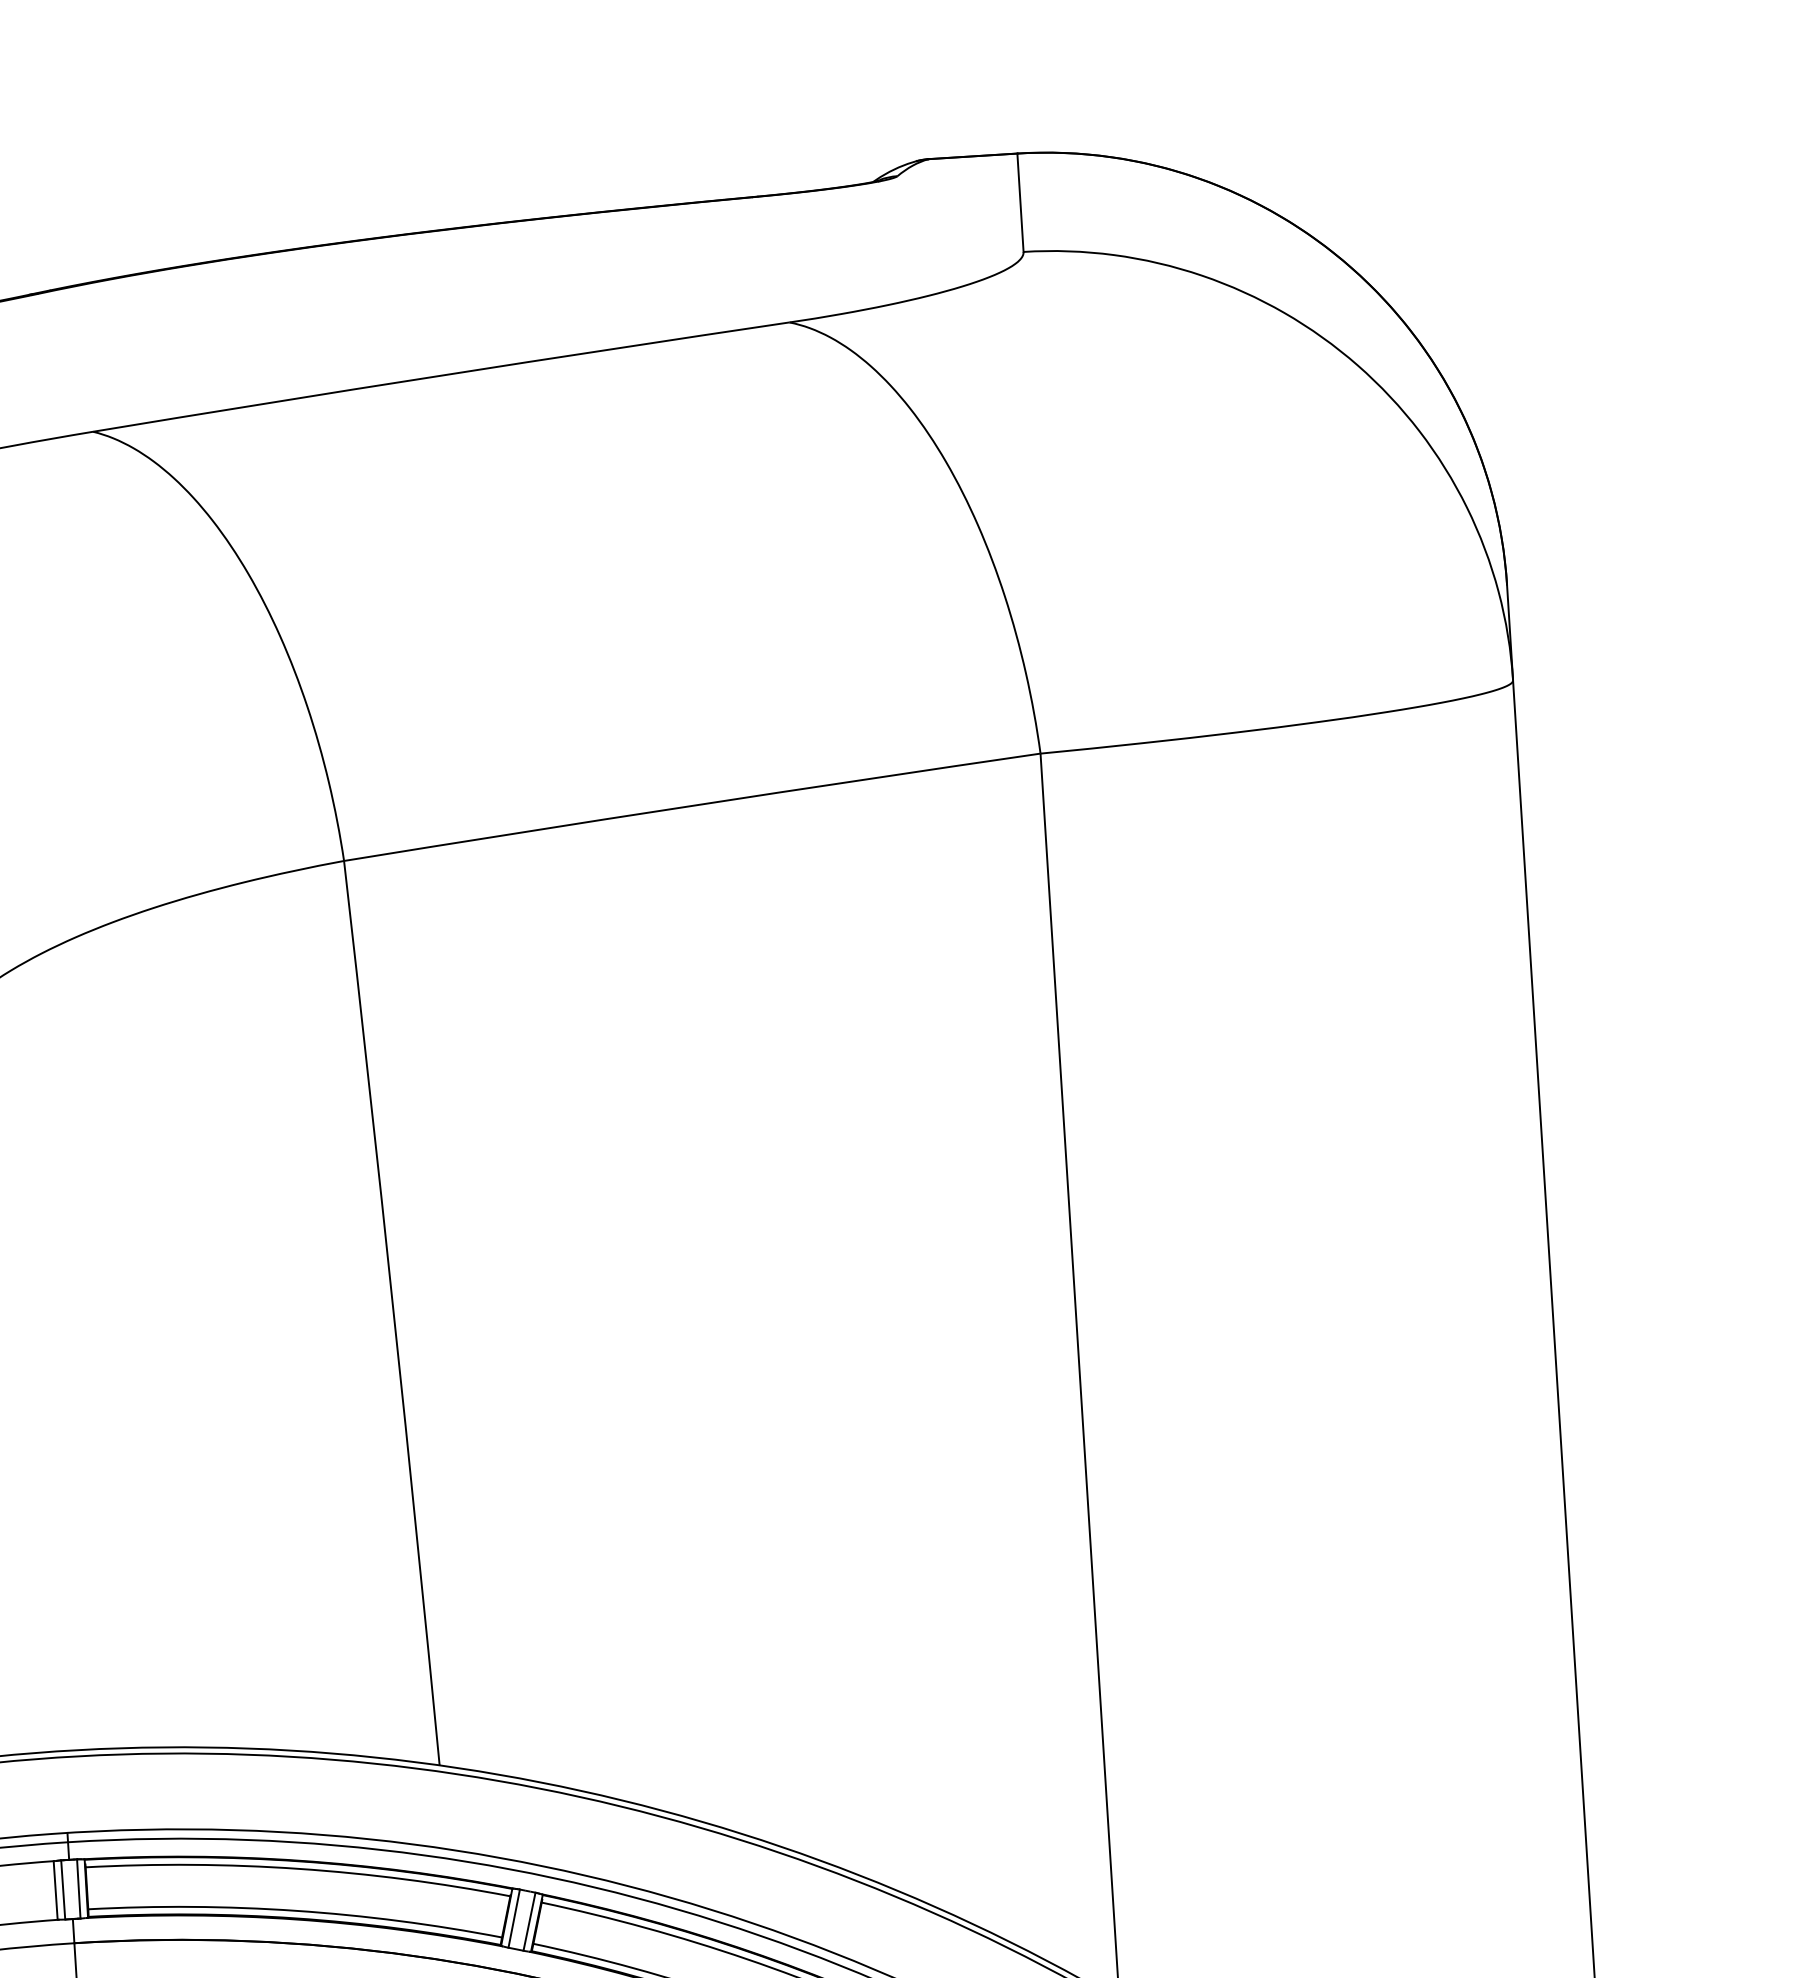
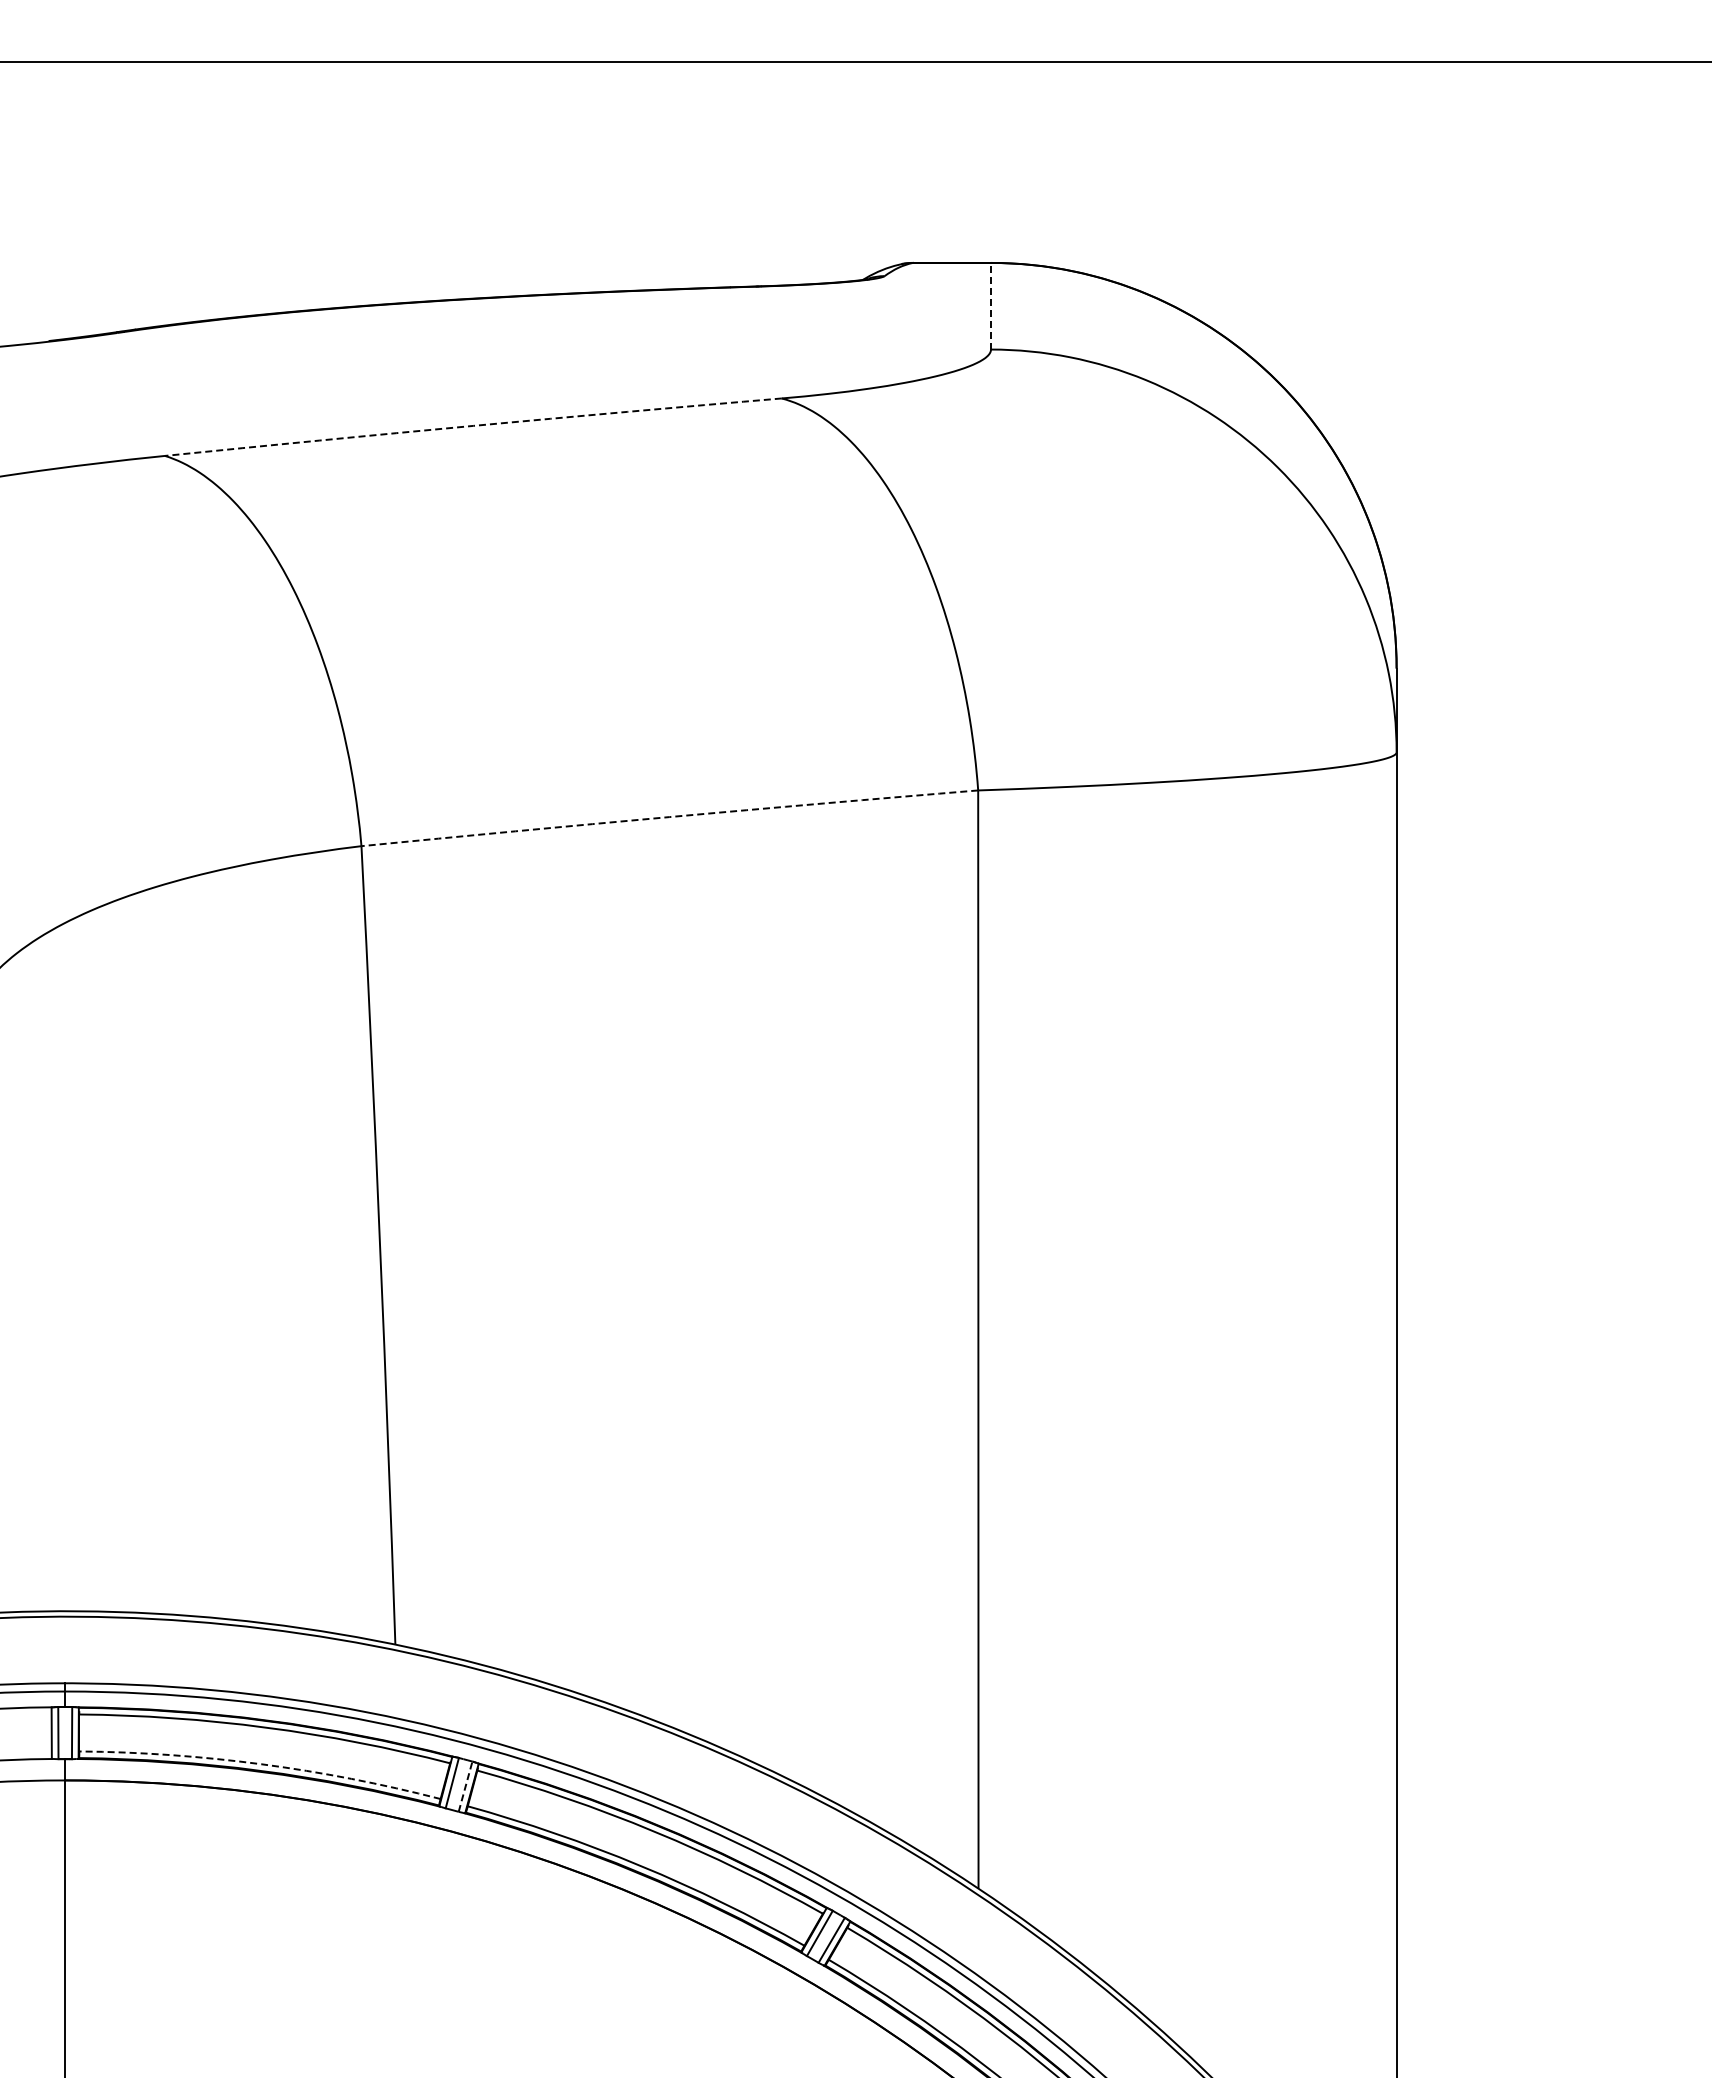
line: (1021, 201) -> (991, 305), solid -> dashed
arc: (441, 375) -> (473, 425), solid -> dashed
arc: (691, 806) -> (669, 817), solid -> dashed
arc: (296, 1911) -> (261, 1764), solid -> dashed
line: (529, 1921) -> (465, 1786), solid -> dashed

